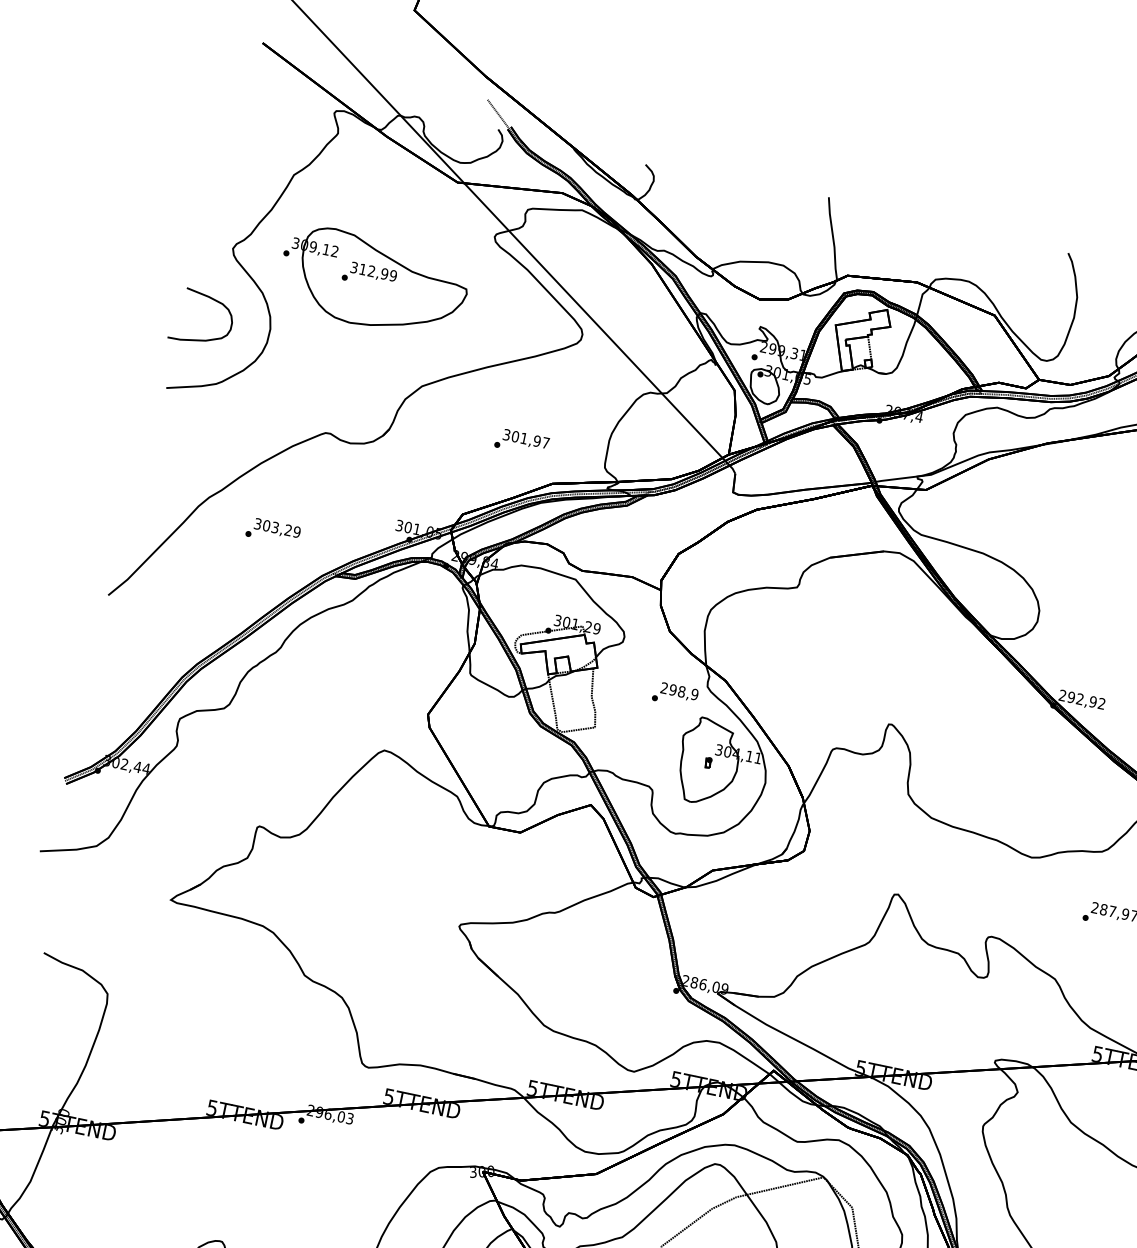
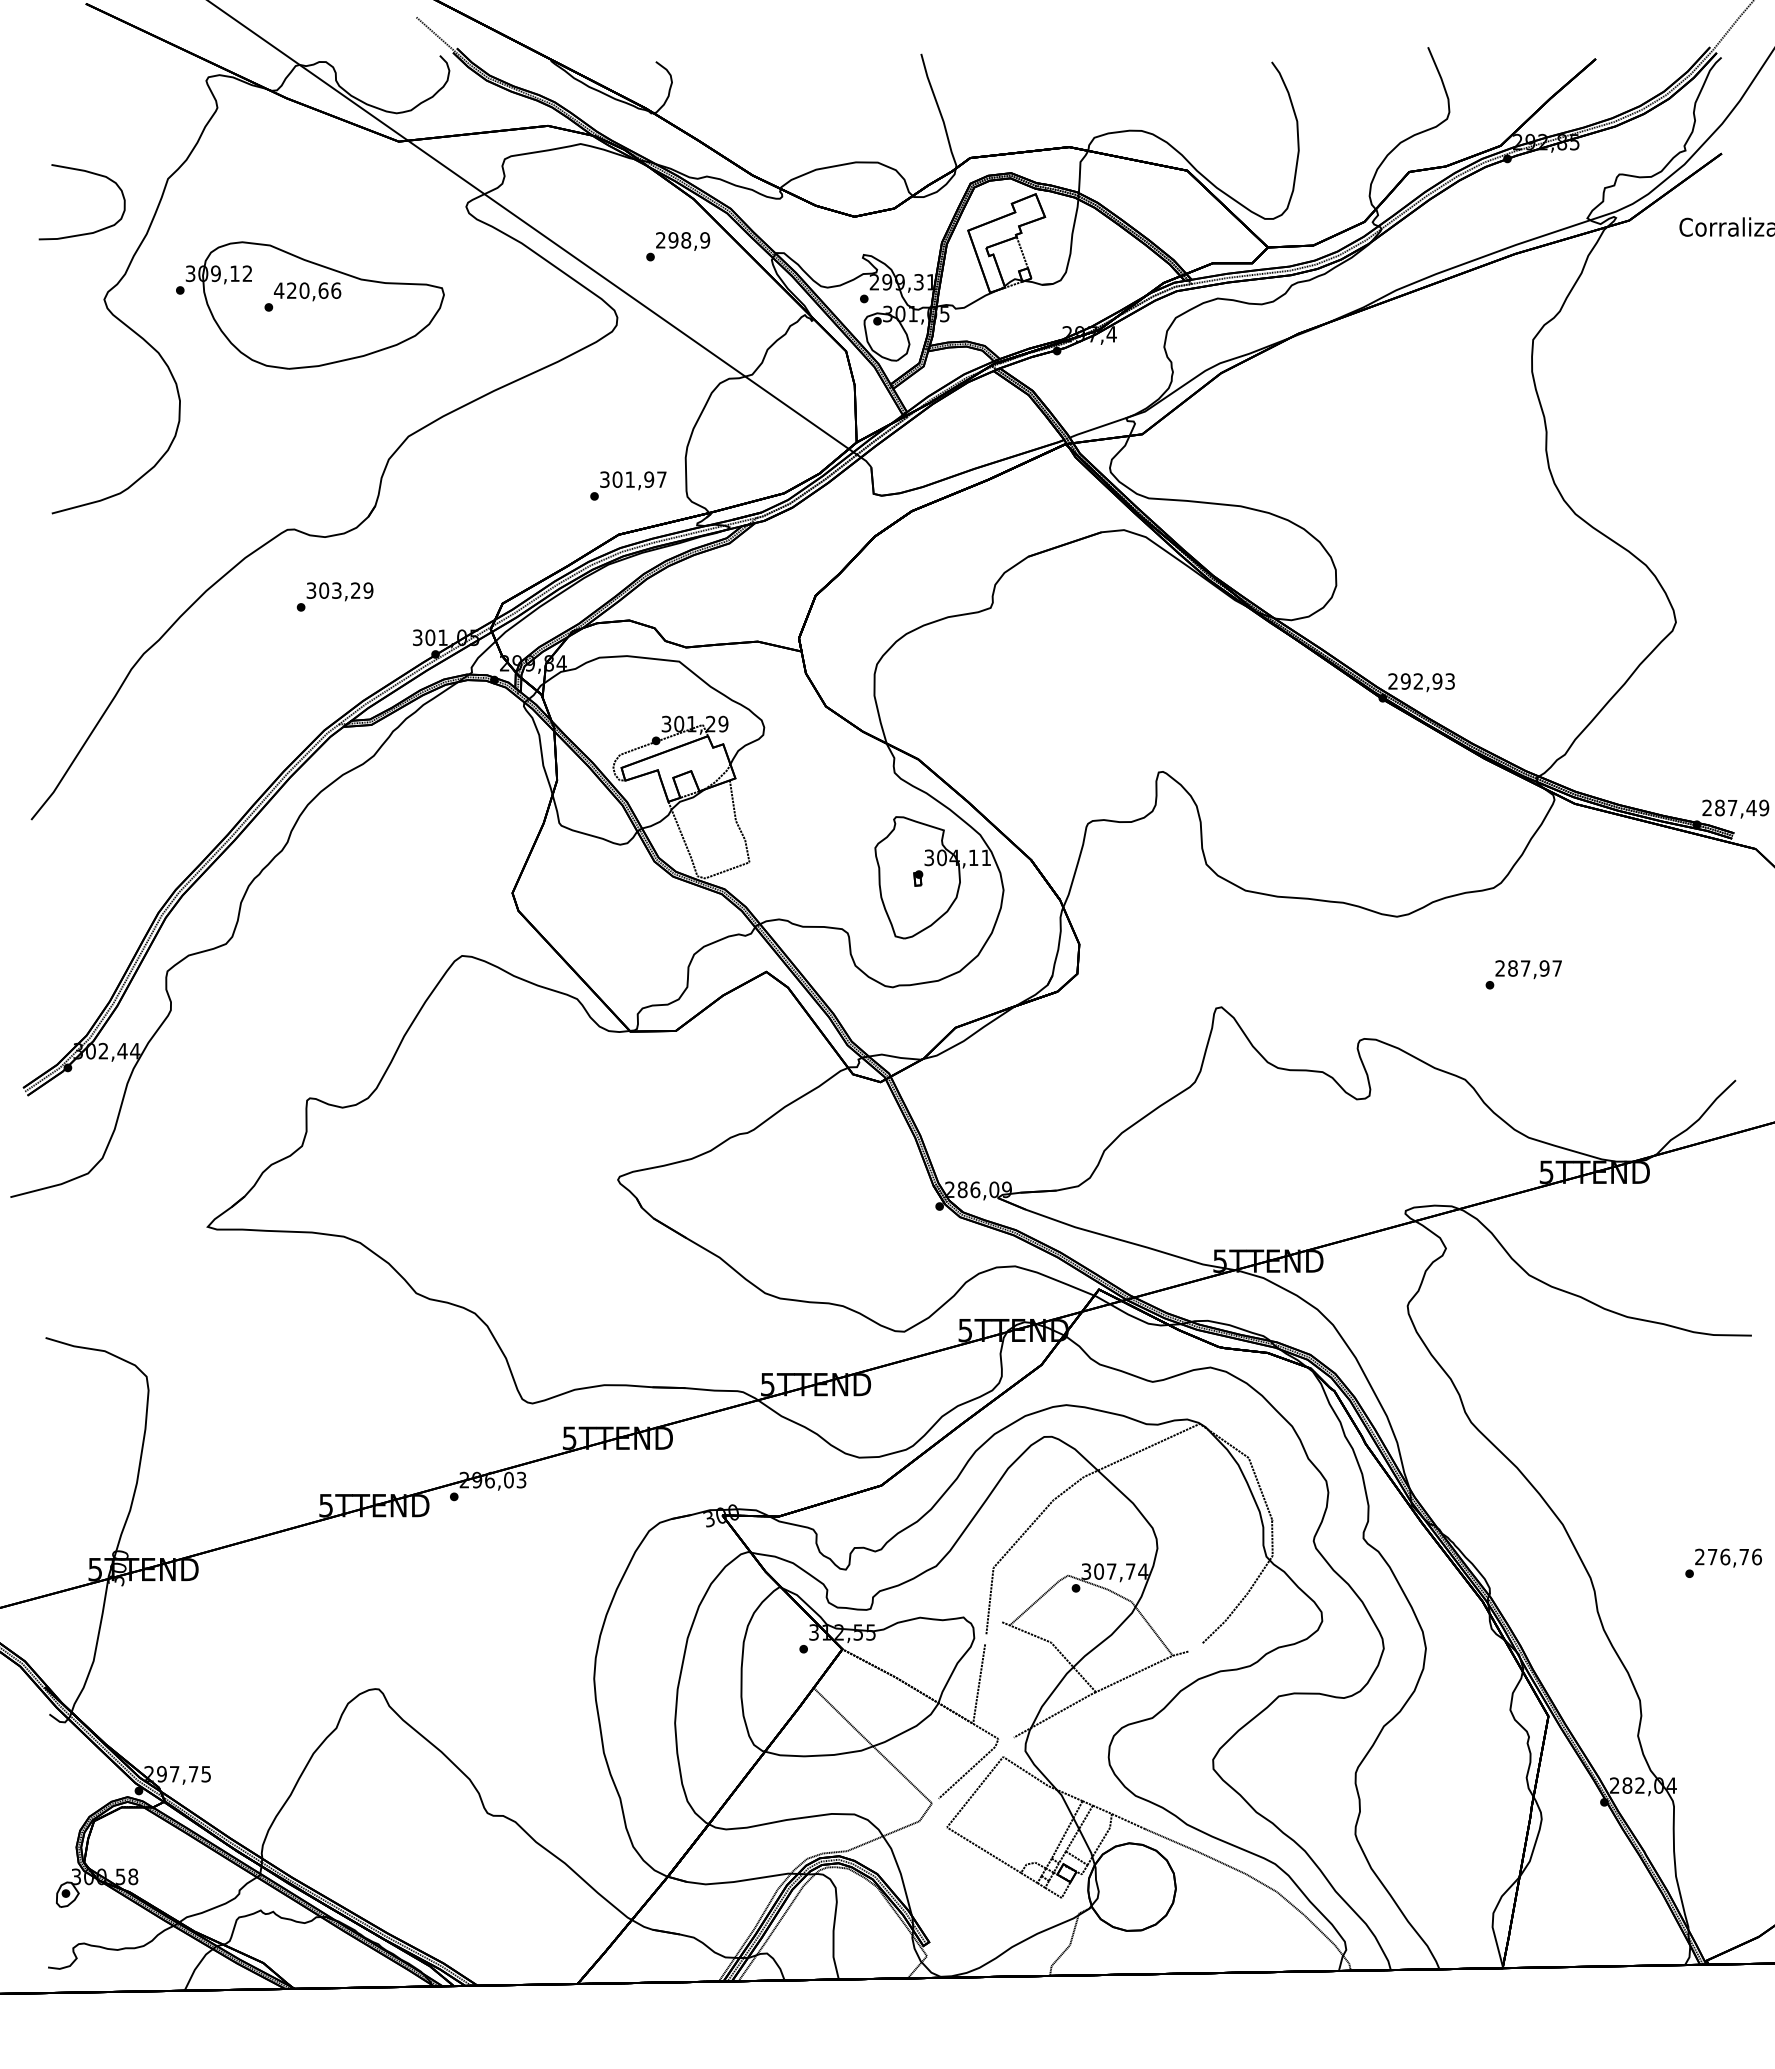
text: (373, 271) -> (307, 290), 312,99 -> 420,66
part: (211, 299) -> (89, 173), moved
text: (522, 442) -> (628, 485), moved
text: (272, 531) -> (334, 596), moved
text: (675, 694) -> (678, 246), moved
text: (1101, 703) -> (1449, 681), 292,92 -> 292,93

